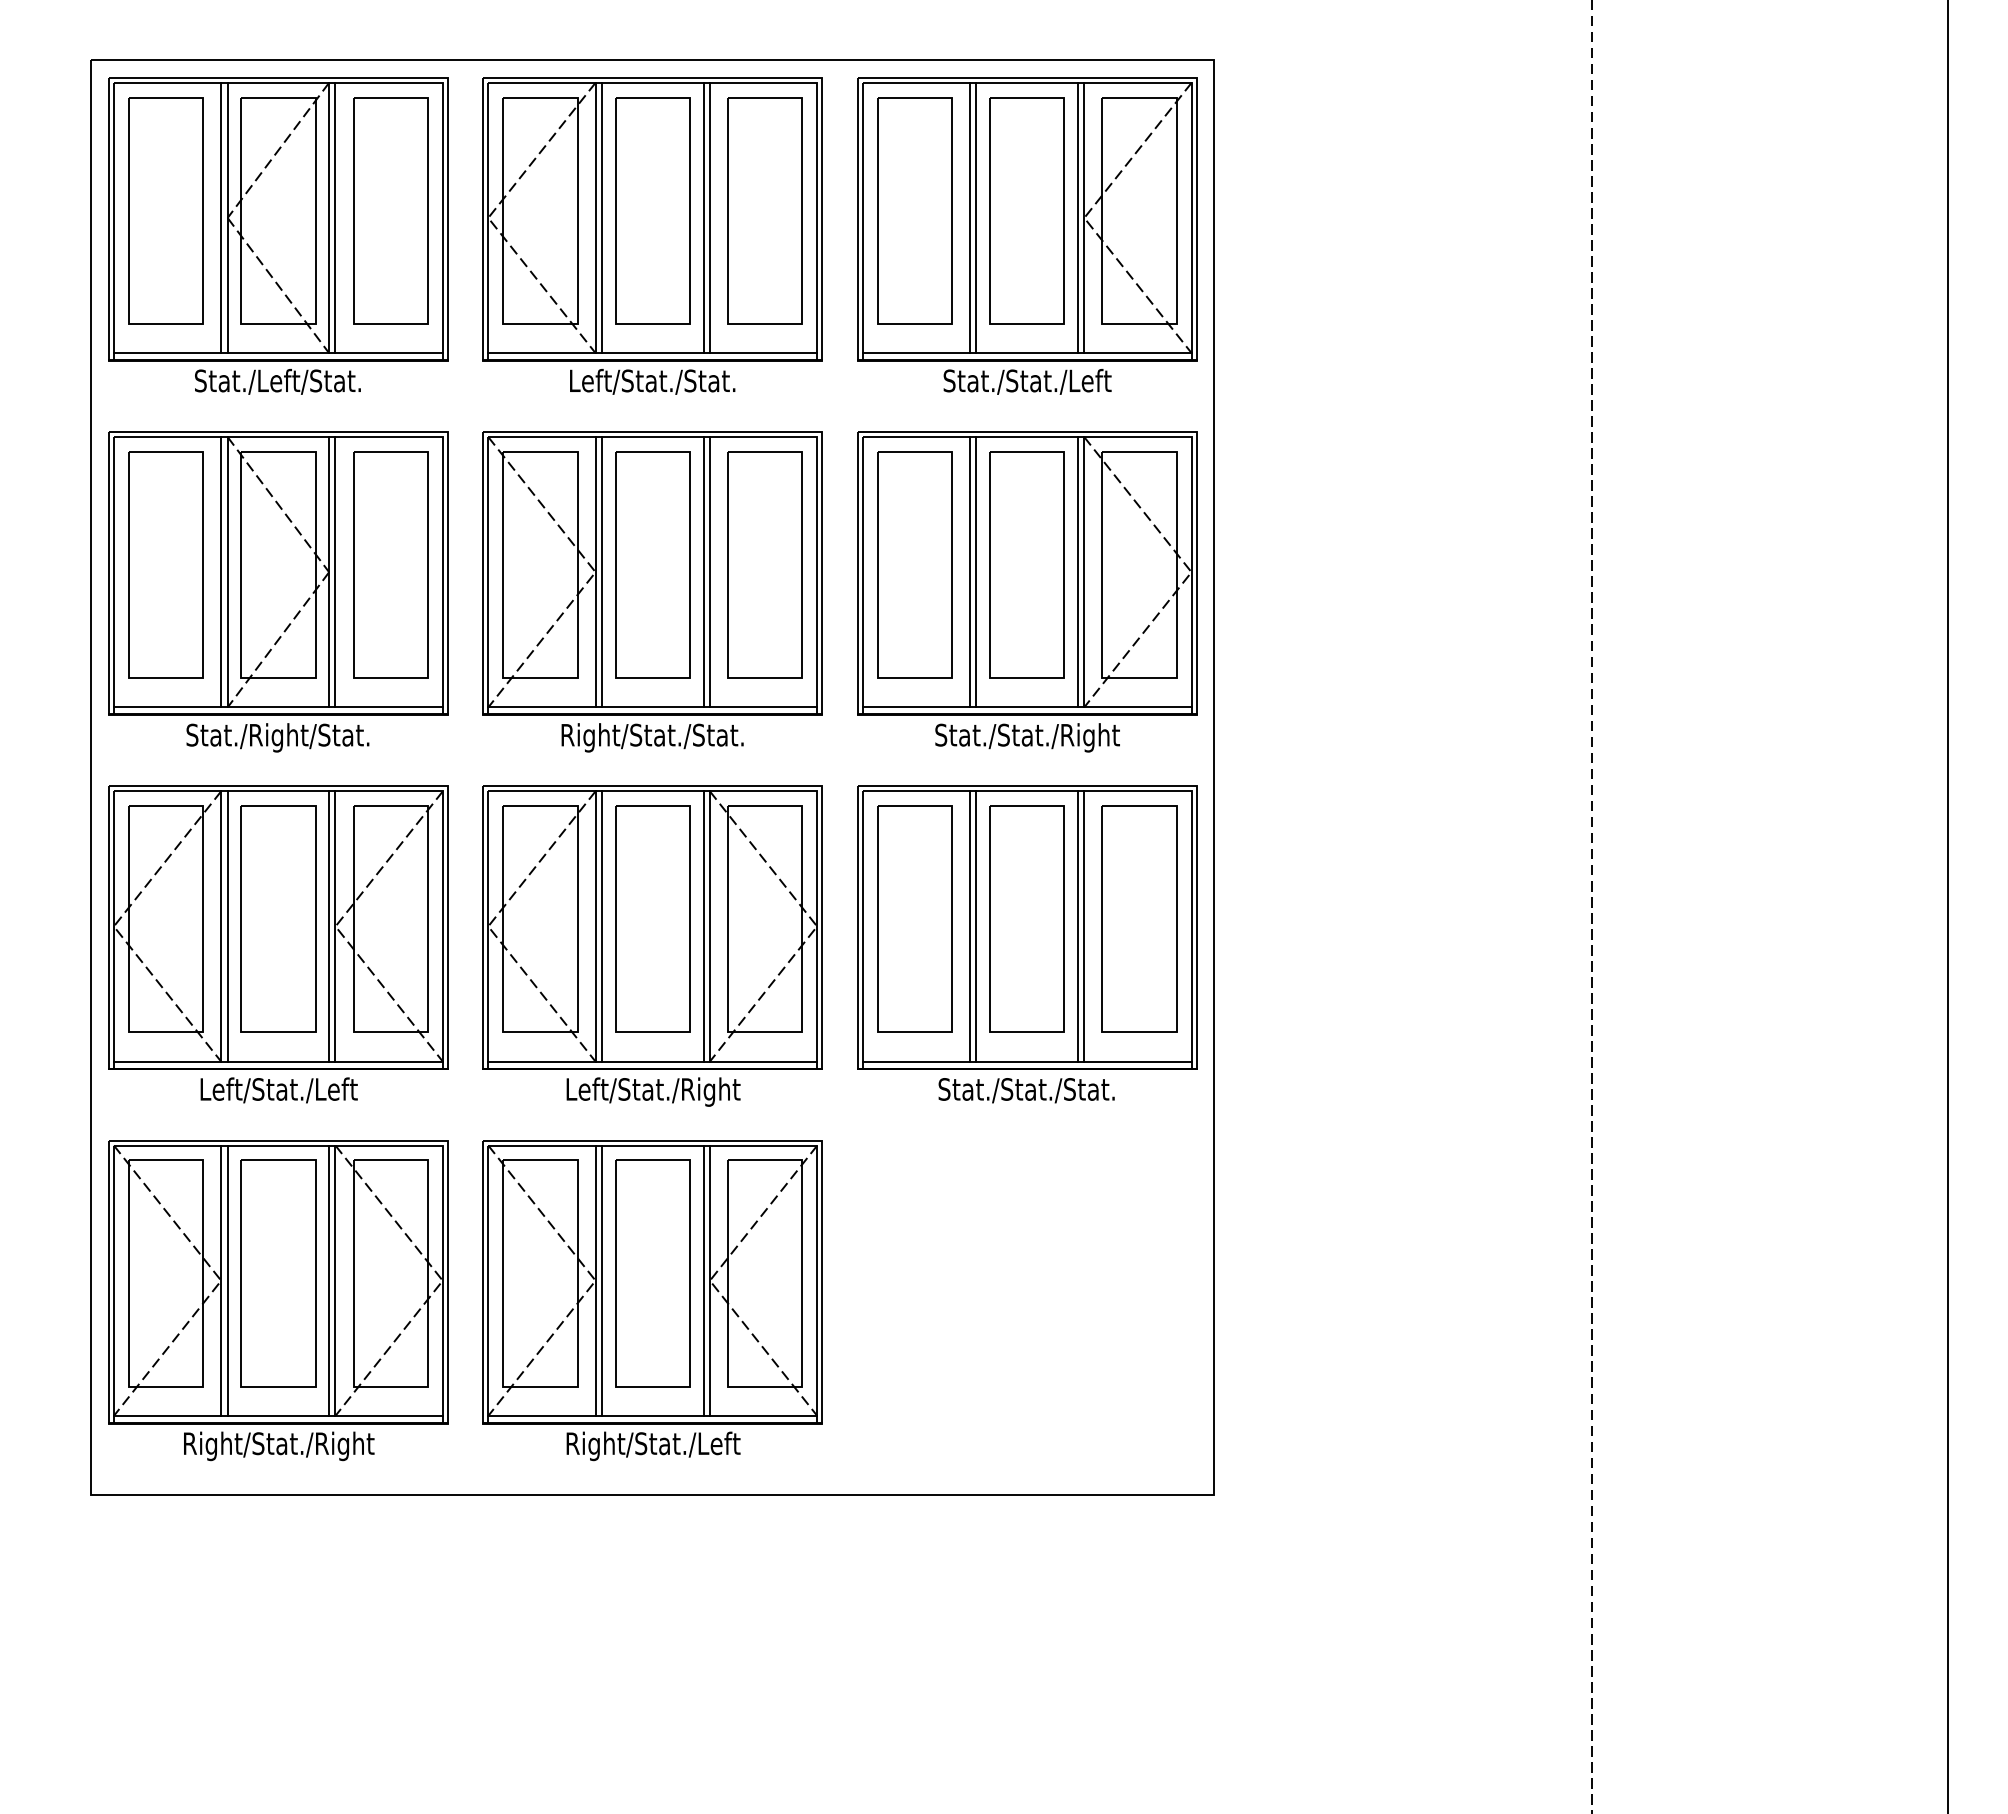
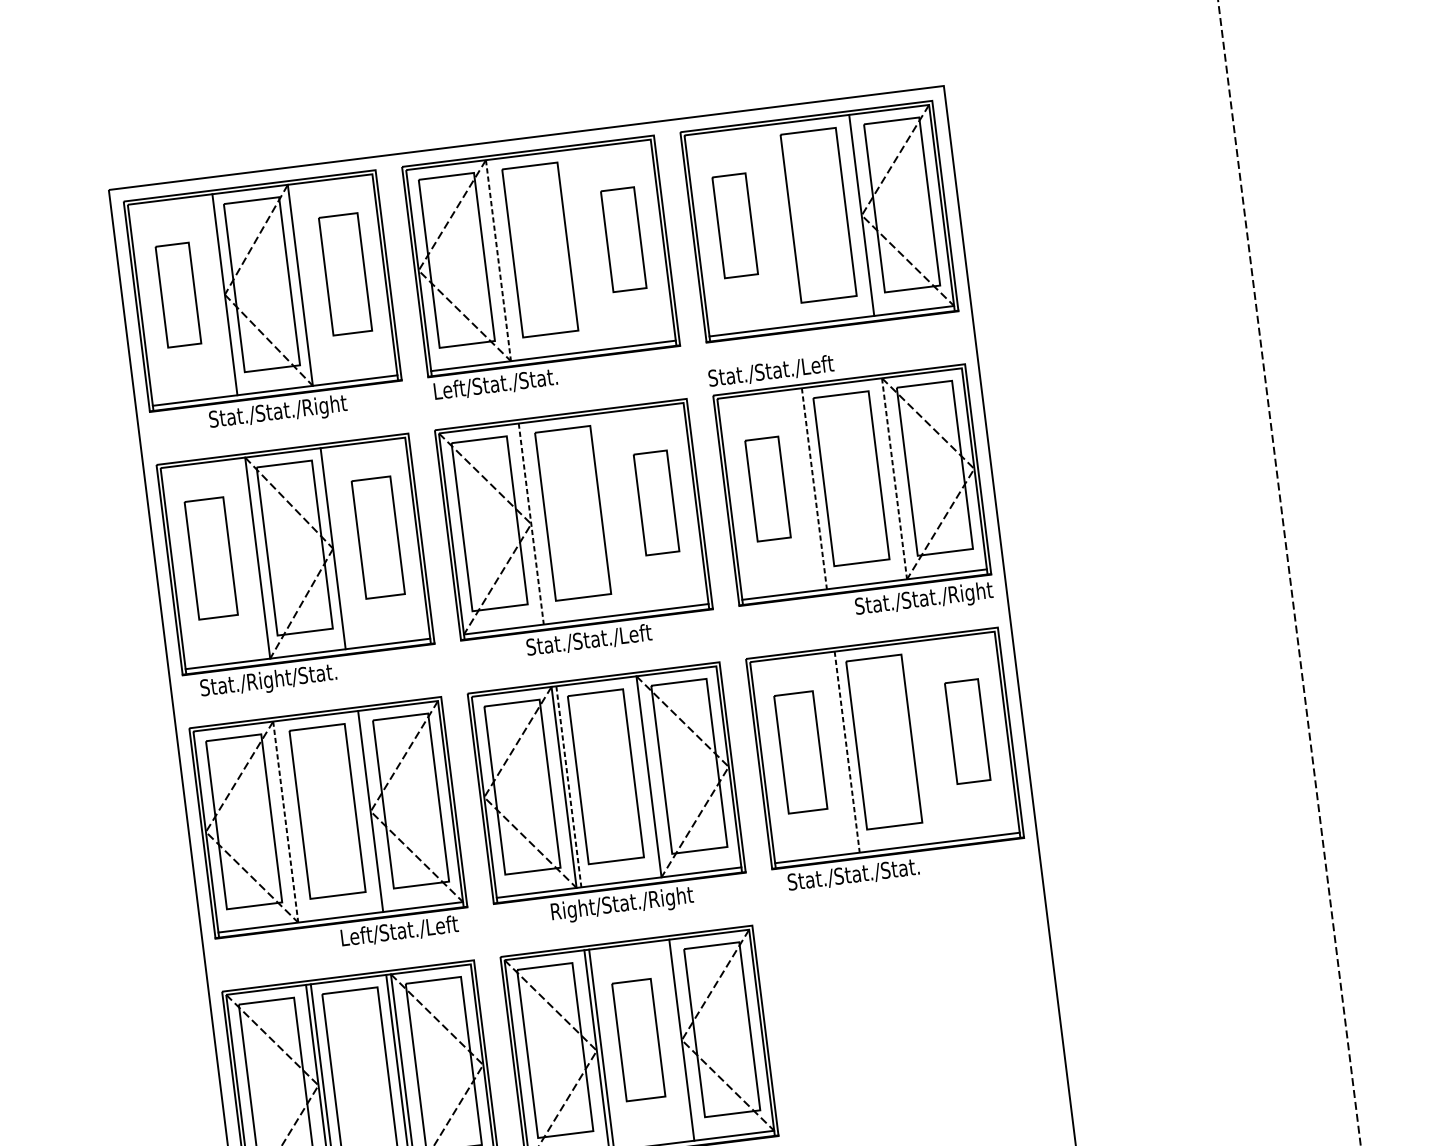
part: (165, 210) -> (178, 294), size x0.6
part: (390, 210) -> (345, 274), size x0.7
part: (764, 210) -> (623, 239), size x0.6
part: (914, 210) -> (734, 225), size x0.6
line: (221, 217) -> (220, 294), removed
line: (335, 217) -> (305, 284), removed
line: (602, 217) -> (503, 259), removed
line: (703, 217) -> (578, 250), removed
line: (709, 217) -> (583, 249), removed
line: (970, 217) -> (777, 225), removed
line: (976, 217) -> (781, 225), removed
line: (1077, 217) -> (856, 215), removed
line: (595, 218) -> (498, 261), solid -> dashed
text: (652, 381) -> (495, 384), moved
text: (1027, 381) -> (771, 371), moved
text: (278, 383) -> (278, 413), Stat./Left/Stat. -> Stat./Stat./Right
part: (165, 564) -> (210, 558), size x0.7
part: (390, 564) -> (378, 537), size x0.7
part: (764, 564) -> (656, 502), size x0.6
part: (914, 564) -> (767, 488), size x0.6
line: (221, 572) -> (253, 558), removed
line: (335, 572) -> (337, 548), removed
line: (595, 572) -> (531, 524), solid -> dashed
line: (602, 572) -> (536, 523), removed
line: (703, 572) -> (611, 514), removed
line: (709, 572) -> (615, 513), removed
line: (970, 572) -> (810, 489), removed
line: (976, 572) -> (814, 488), solid -> dashed
line: (1077, 572) -> (889, 479), removed
line: (1084, 572) -> (894, 478), solid -> dashed
text: (277, 737) -> (268, 681), moved
text: (652, 737) -> (588, 641), Right/Stat./Stat. -> Stat./Stat./Left
text: (1027, 737) -> (924, 599), moved
part: (914, 918) -> (800, 751), size x0.7
part: (1139, 918) -> (967, 731), size x0.6
line: (221, 926) -> (285, 822), solid -> dashed
line: (227, 926) -> (290, 821), removed
line: (329, 926) -> (366, 812), removed
line: (602, 926) -> (569, 786), solid -> dashed
line: (703, 926) -> (644, 777), removed
line: (970, 926) -> (842, 752), removed
line: (976, 926) -> (847, 752), solid -> dashed
line: (1077, 926) -> (922, 742), removed
line: (1084, 926) -> (927, 742), removed
text: (278, 1090) -> (399, 931), moved
text: (1026, 1090) -> (853, 875), moved
text: (653, 1091) -> (622, 904), Left/Stat./Right -> Right/Stat./Right
part: (652, 1273) -> (638, 1040), size x0.7
line: (703, 1280) -> (677, 1040), removed

